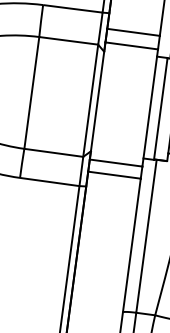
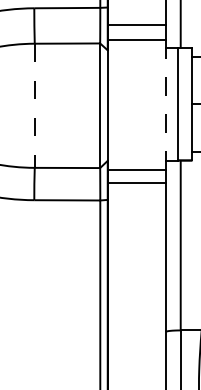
line: (31, 93) -> (34, 106), solid -> dashed
line: (150, 107) -> (166, 104), solid -> dashed

